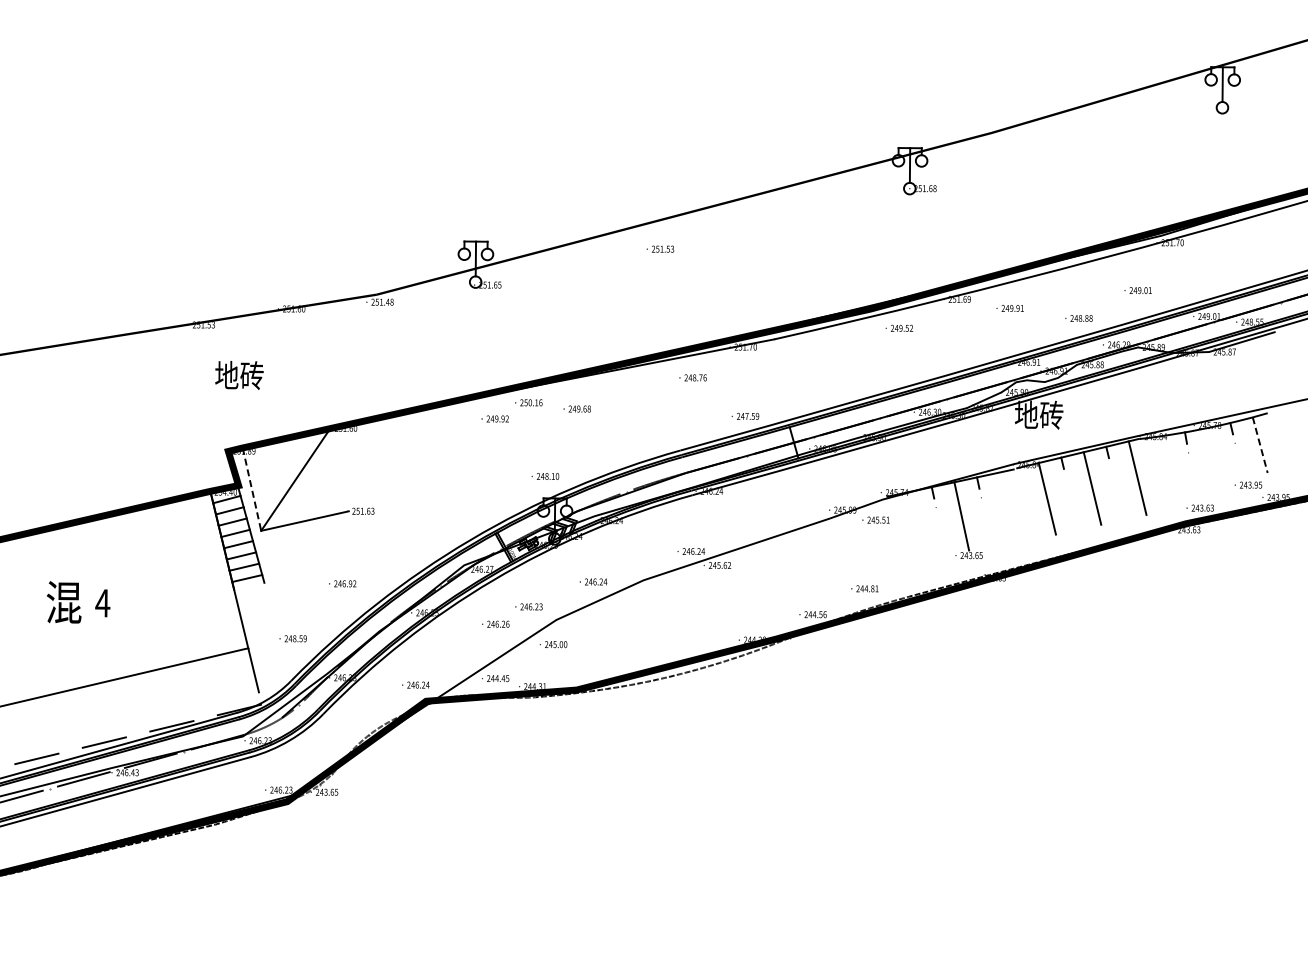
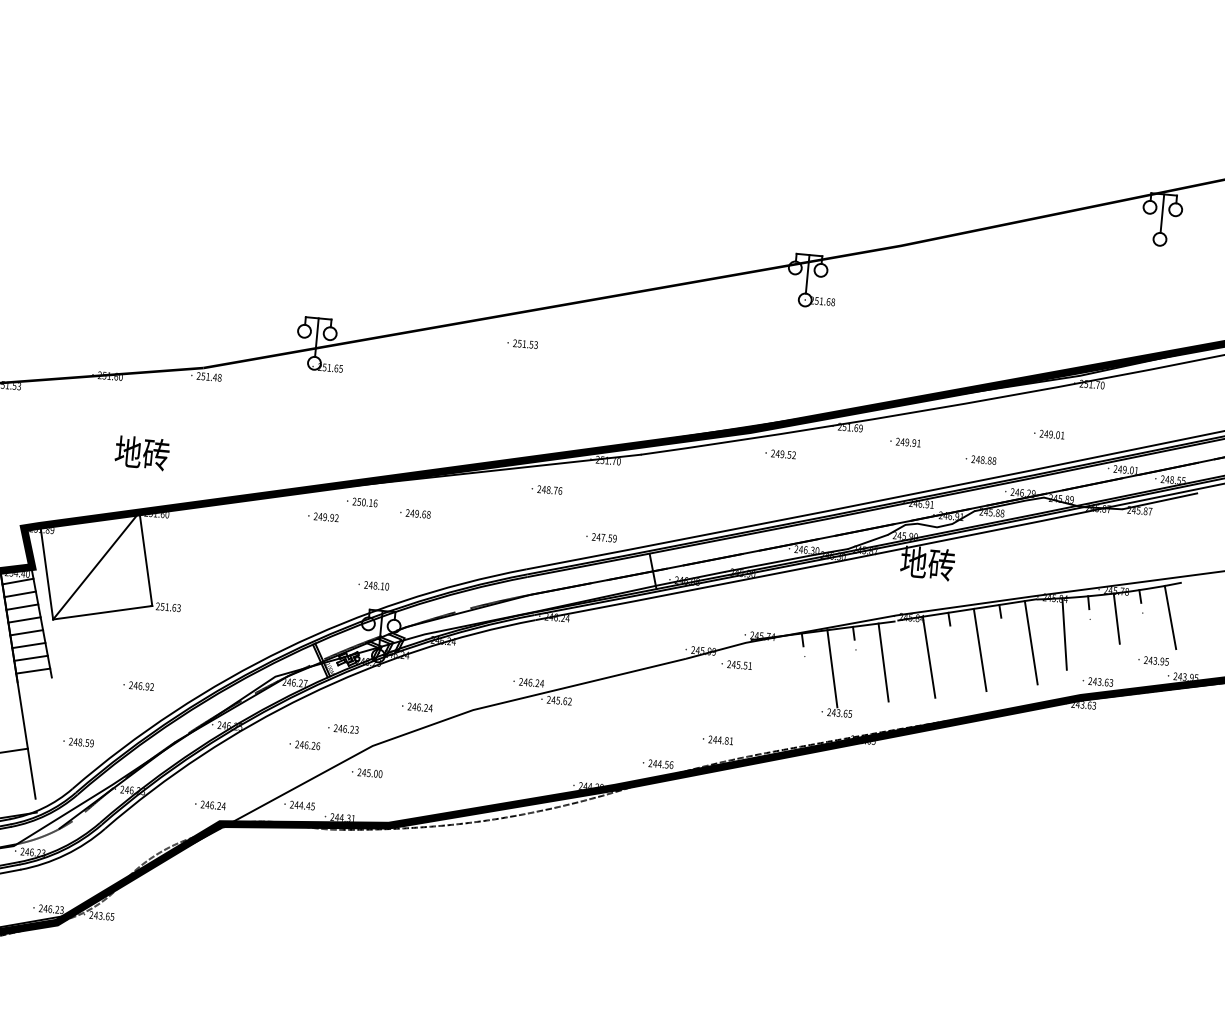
text: (239, 375) -> (142, 453), moved
line: (1260, 445) -> (1170, 617), dashed -> solid
line: (1211, 450) -> (1115, 618), added
line: (1166, 467) -> (1064, 633), added
line: (339, 469) -> (145, 558), added
line: (252, 489) -> (47, 572), dashed -> solid
line: (1006, 506) -> (882, 661), added

